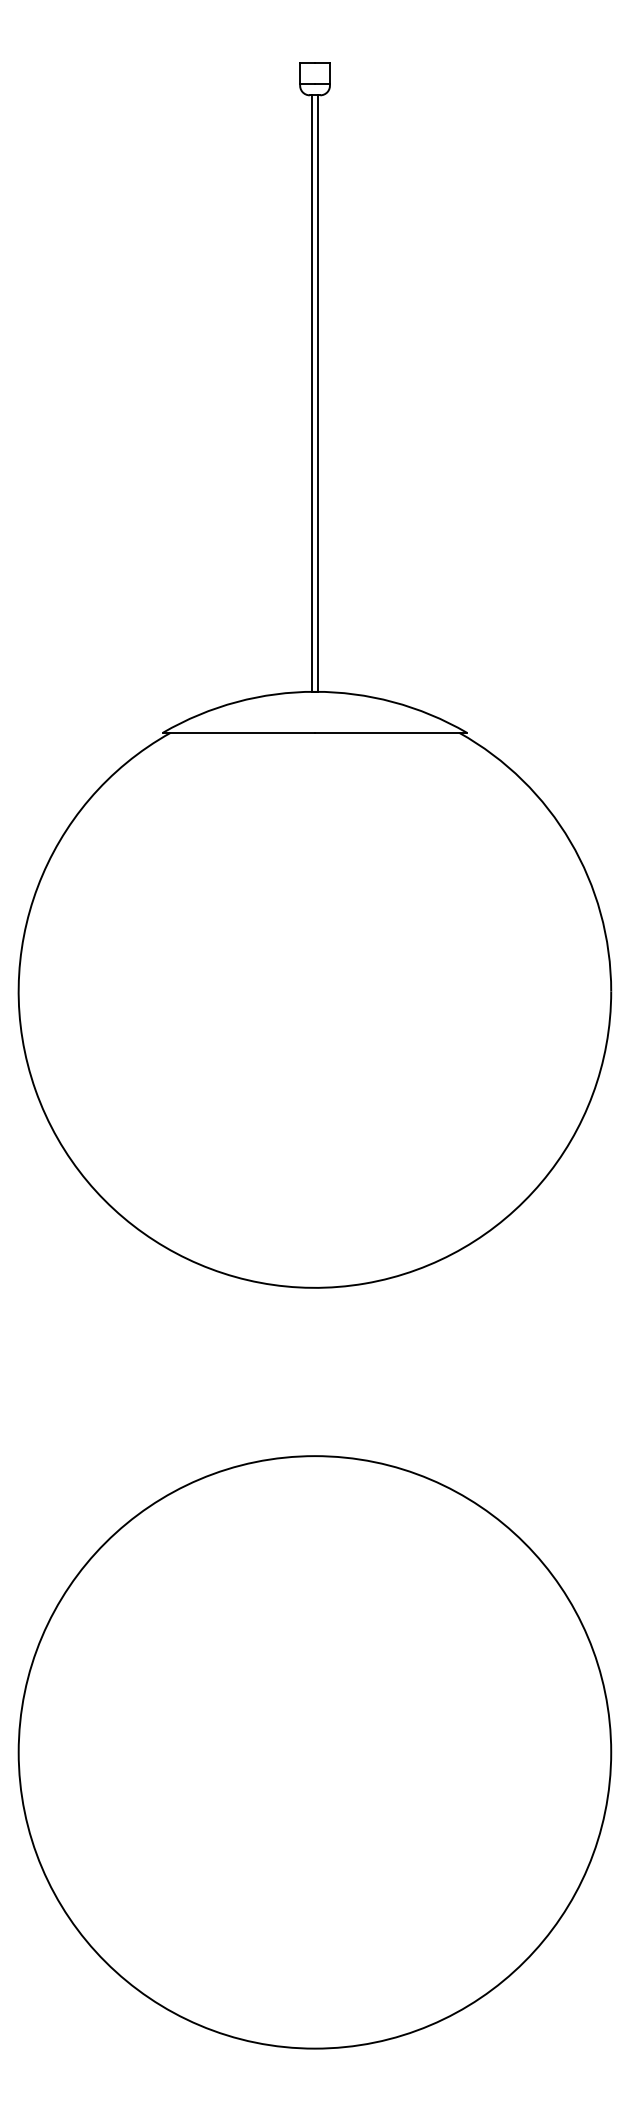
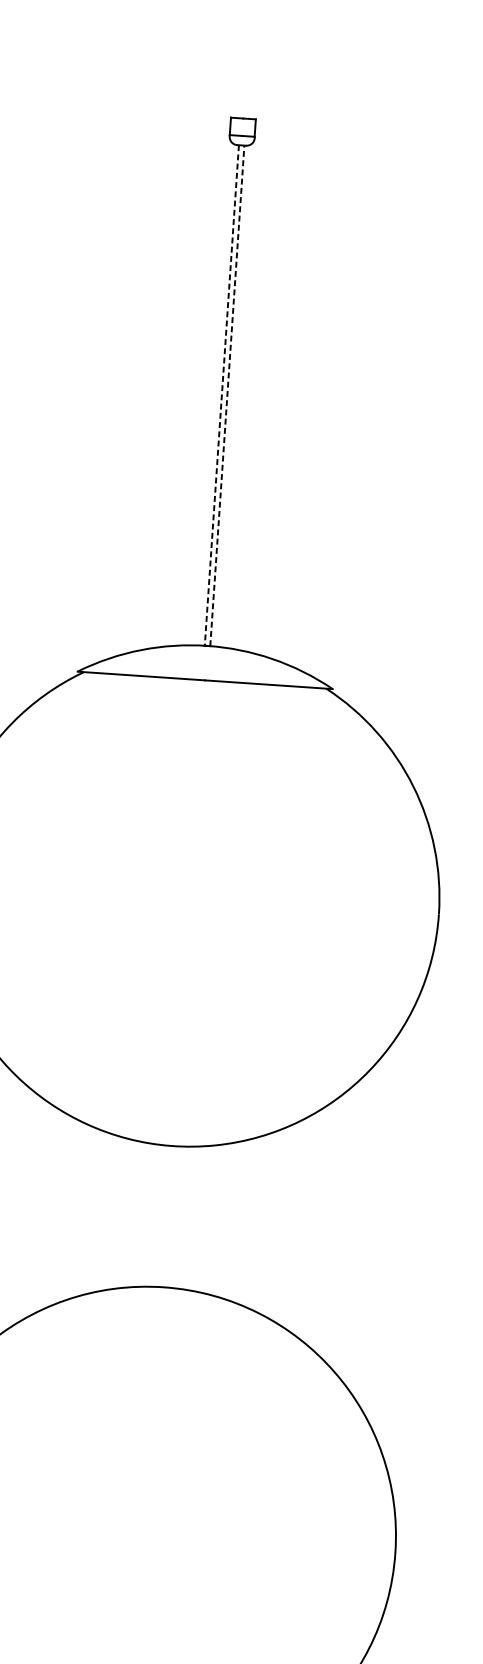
line: (318, 393) -> (227, 395), solid -> dashed
line: (311, 394) -> (221, 396), solid -> dashed

